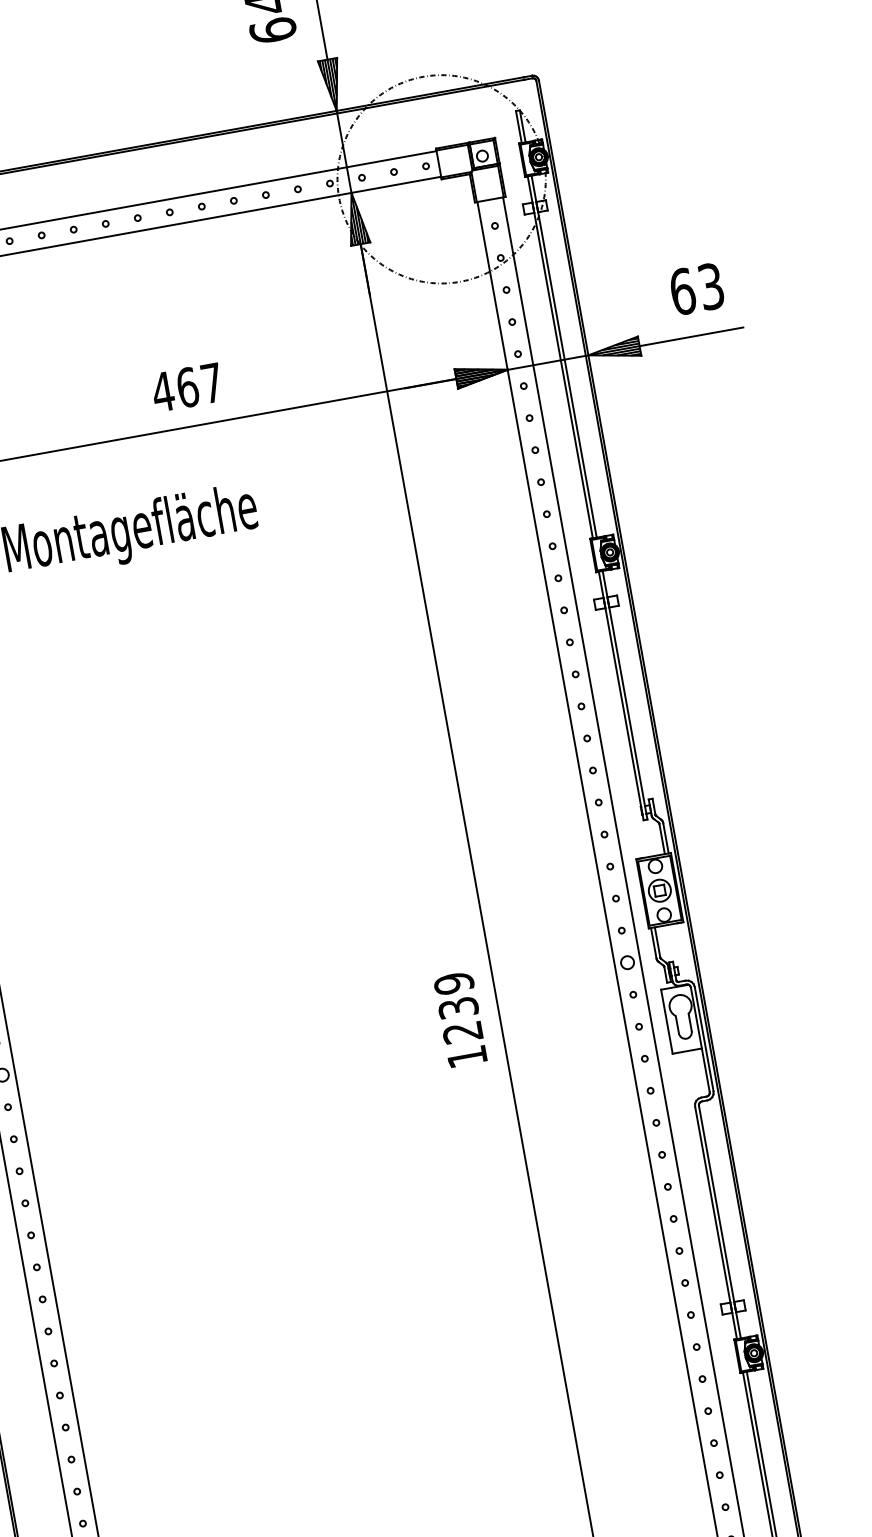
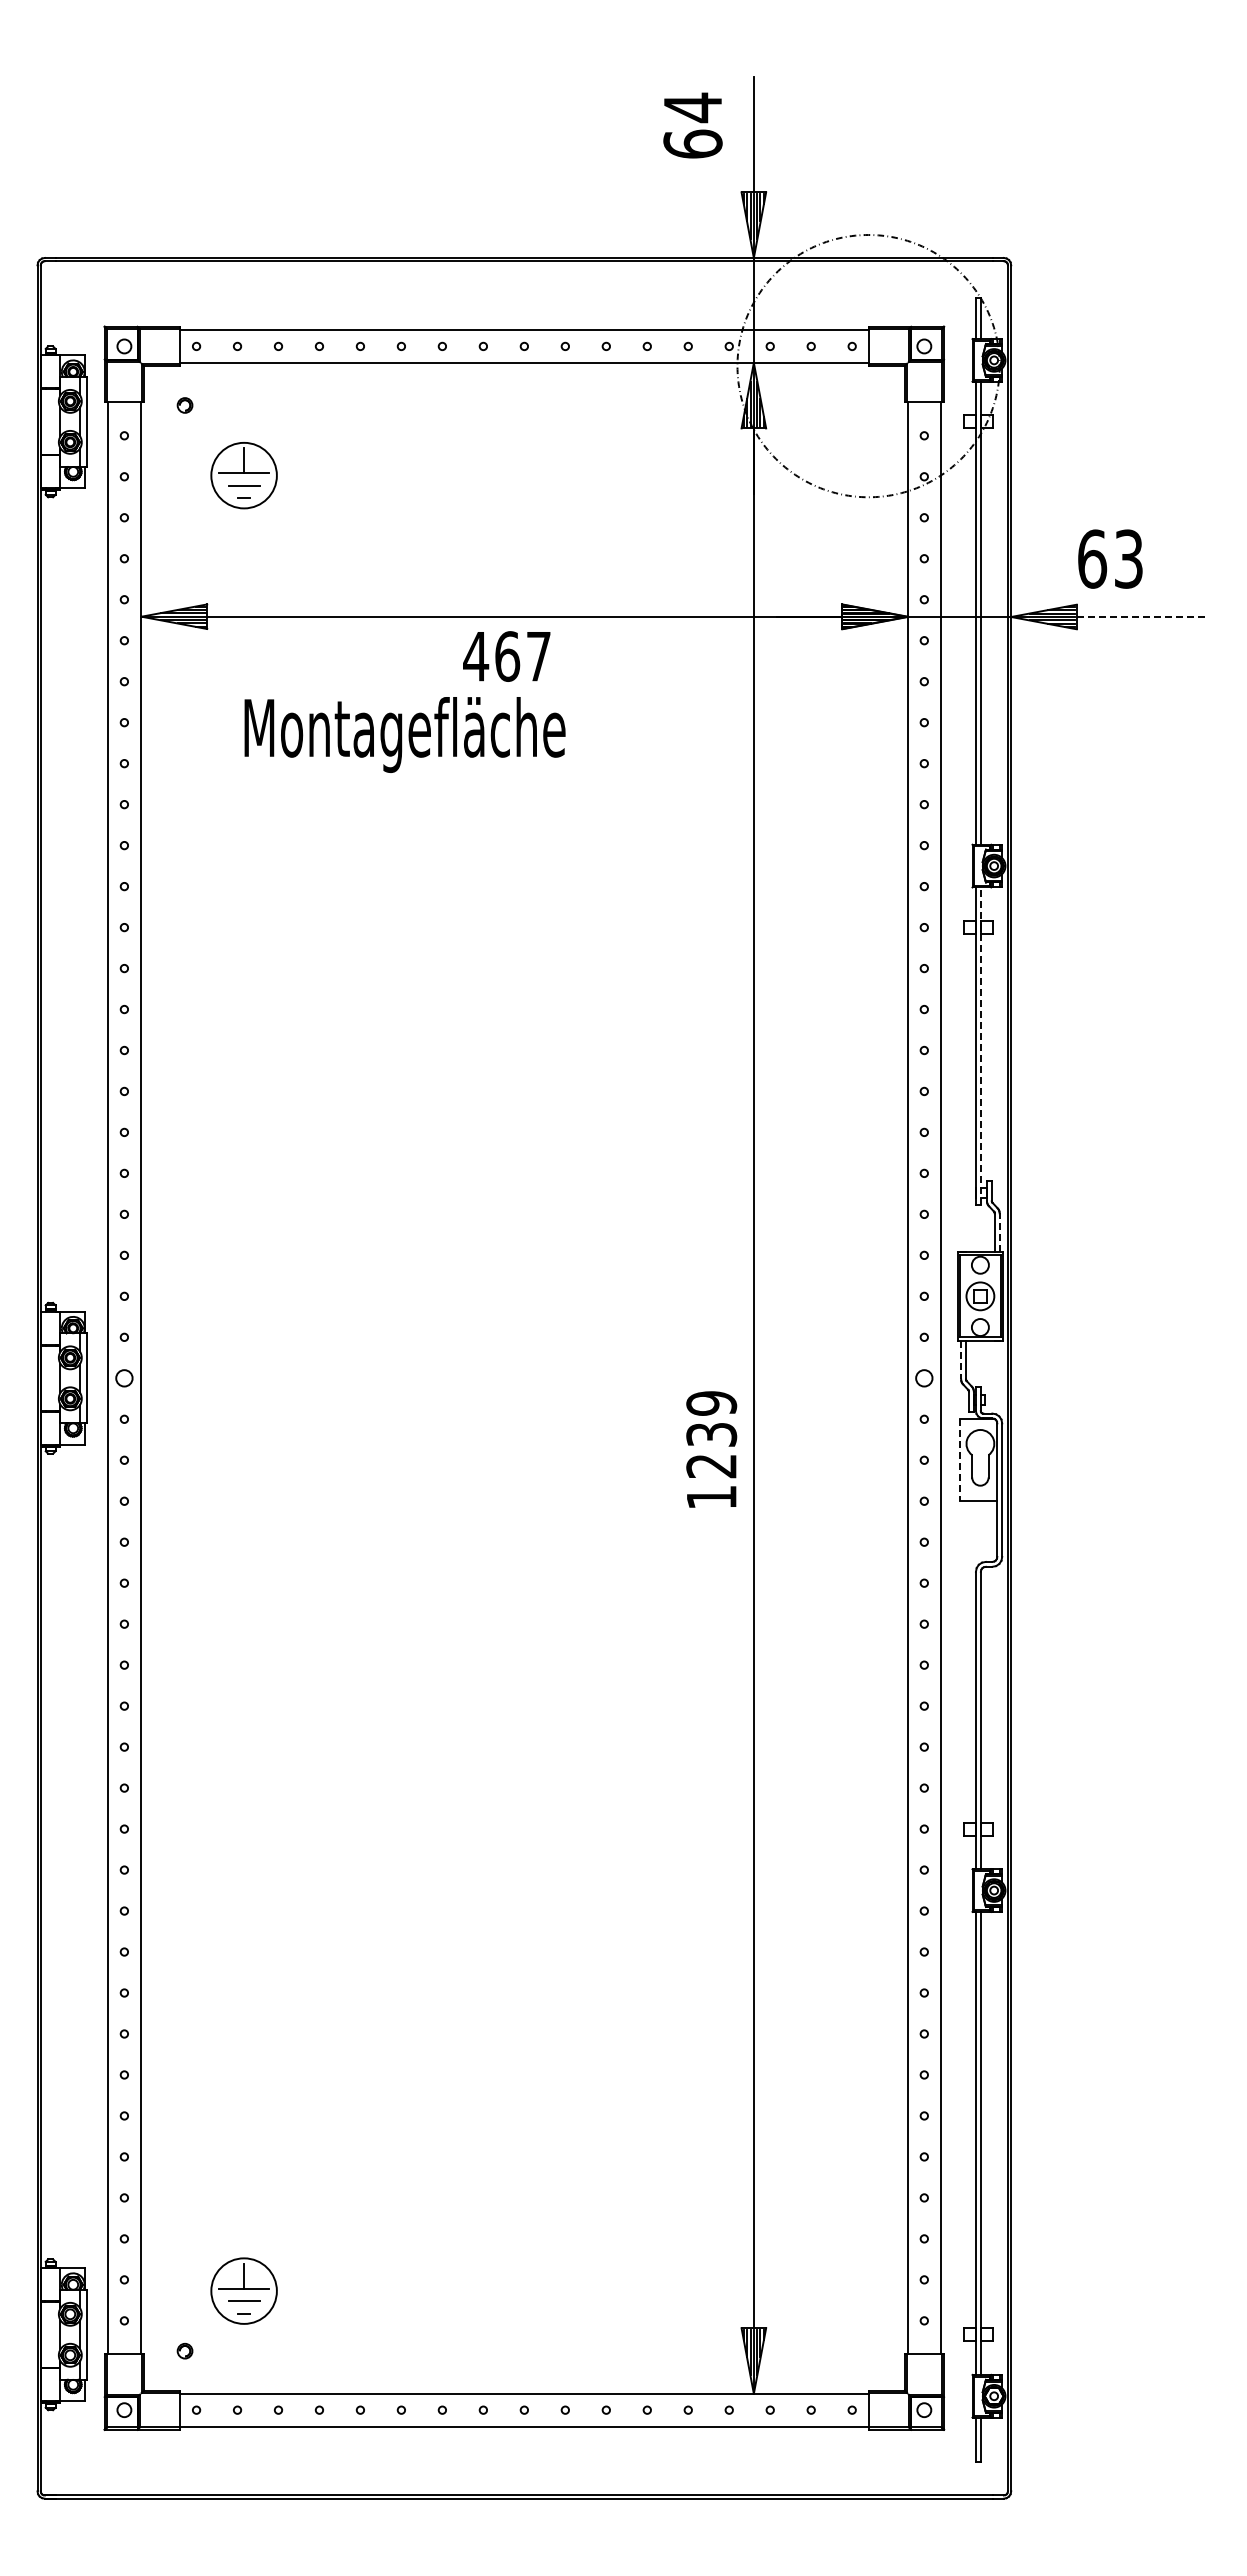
text: (696, 288) -> (1110, 558), moved
line: (691, 337) -> (1143, 617), solid -> dashed
text: (186, 387) -> (506, 656), moved
line: (624, 694) -> (980, 1045), solid -> dashed
line: (665, 838) -> (999, 1232), solid -> dashed
line: (654, 943) -> (961, 1360), solid -> dashed
text: (460, 1019) -> (711, 1449), moved
line: (666, 1021) -> (959, 1460), solid -> dashed

